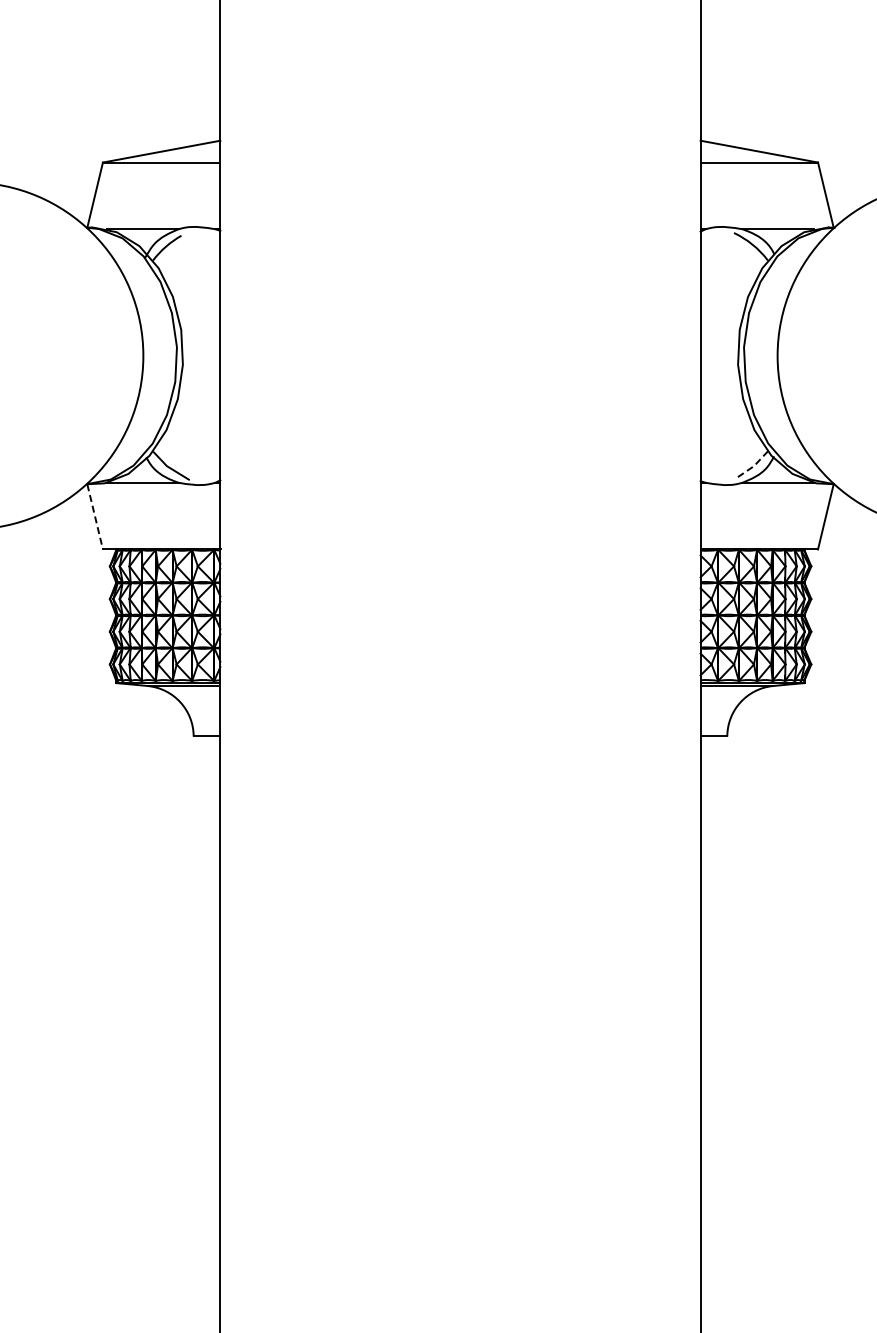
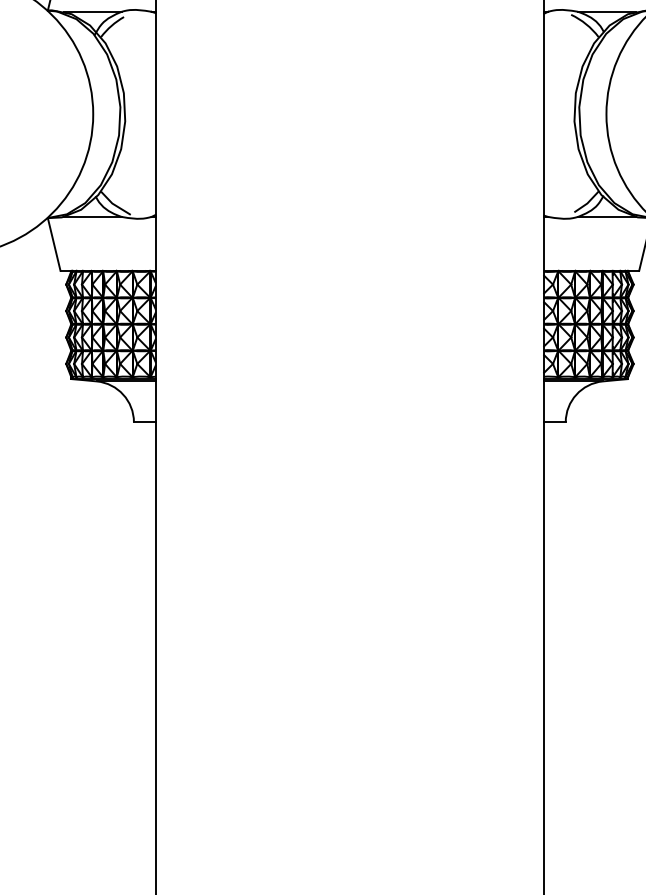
line: (754, 466) -> (587, 203), dashed -> solid
line: (95, 517) -> (54, 245), dashed -> solid

